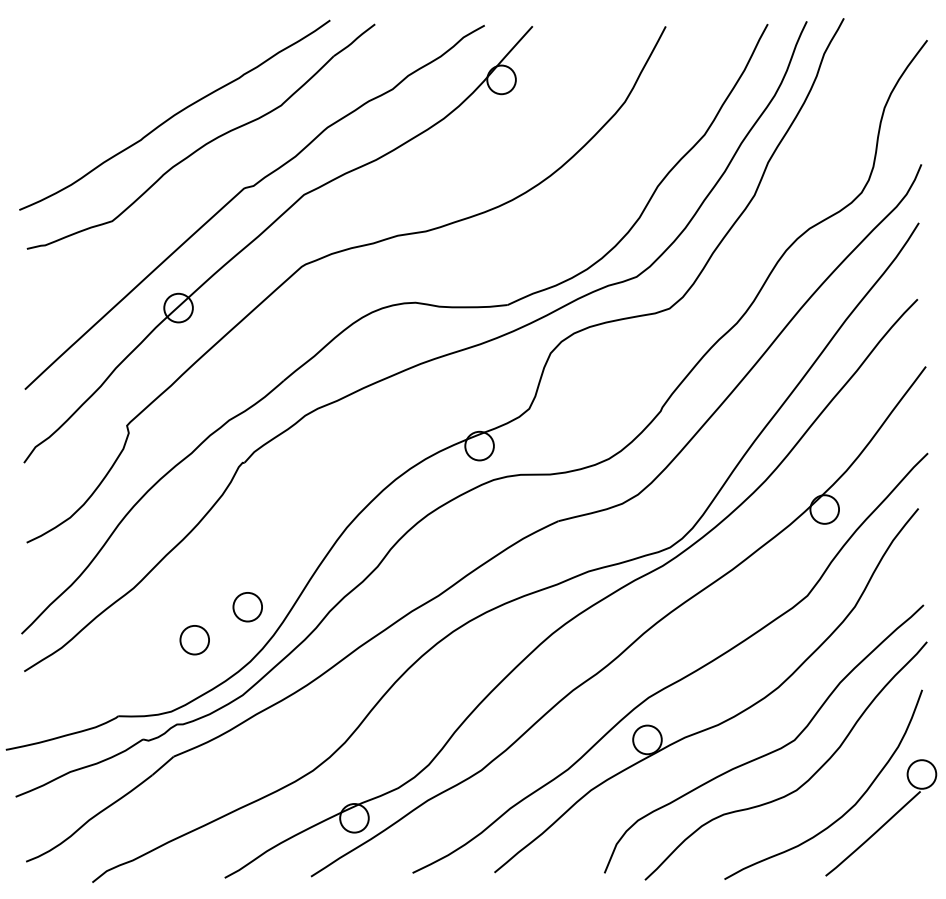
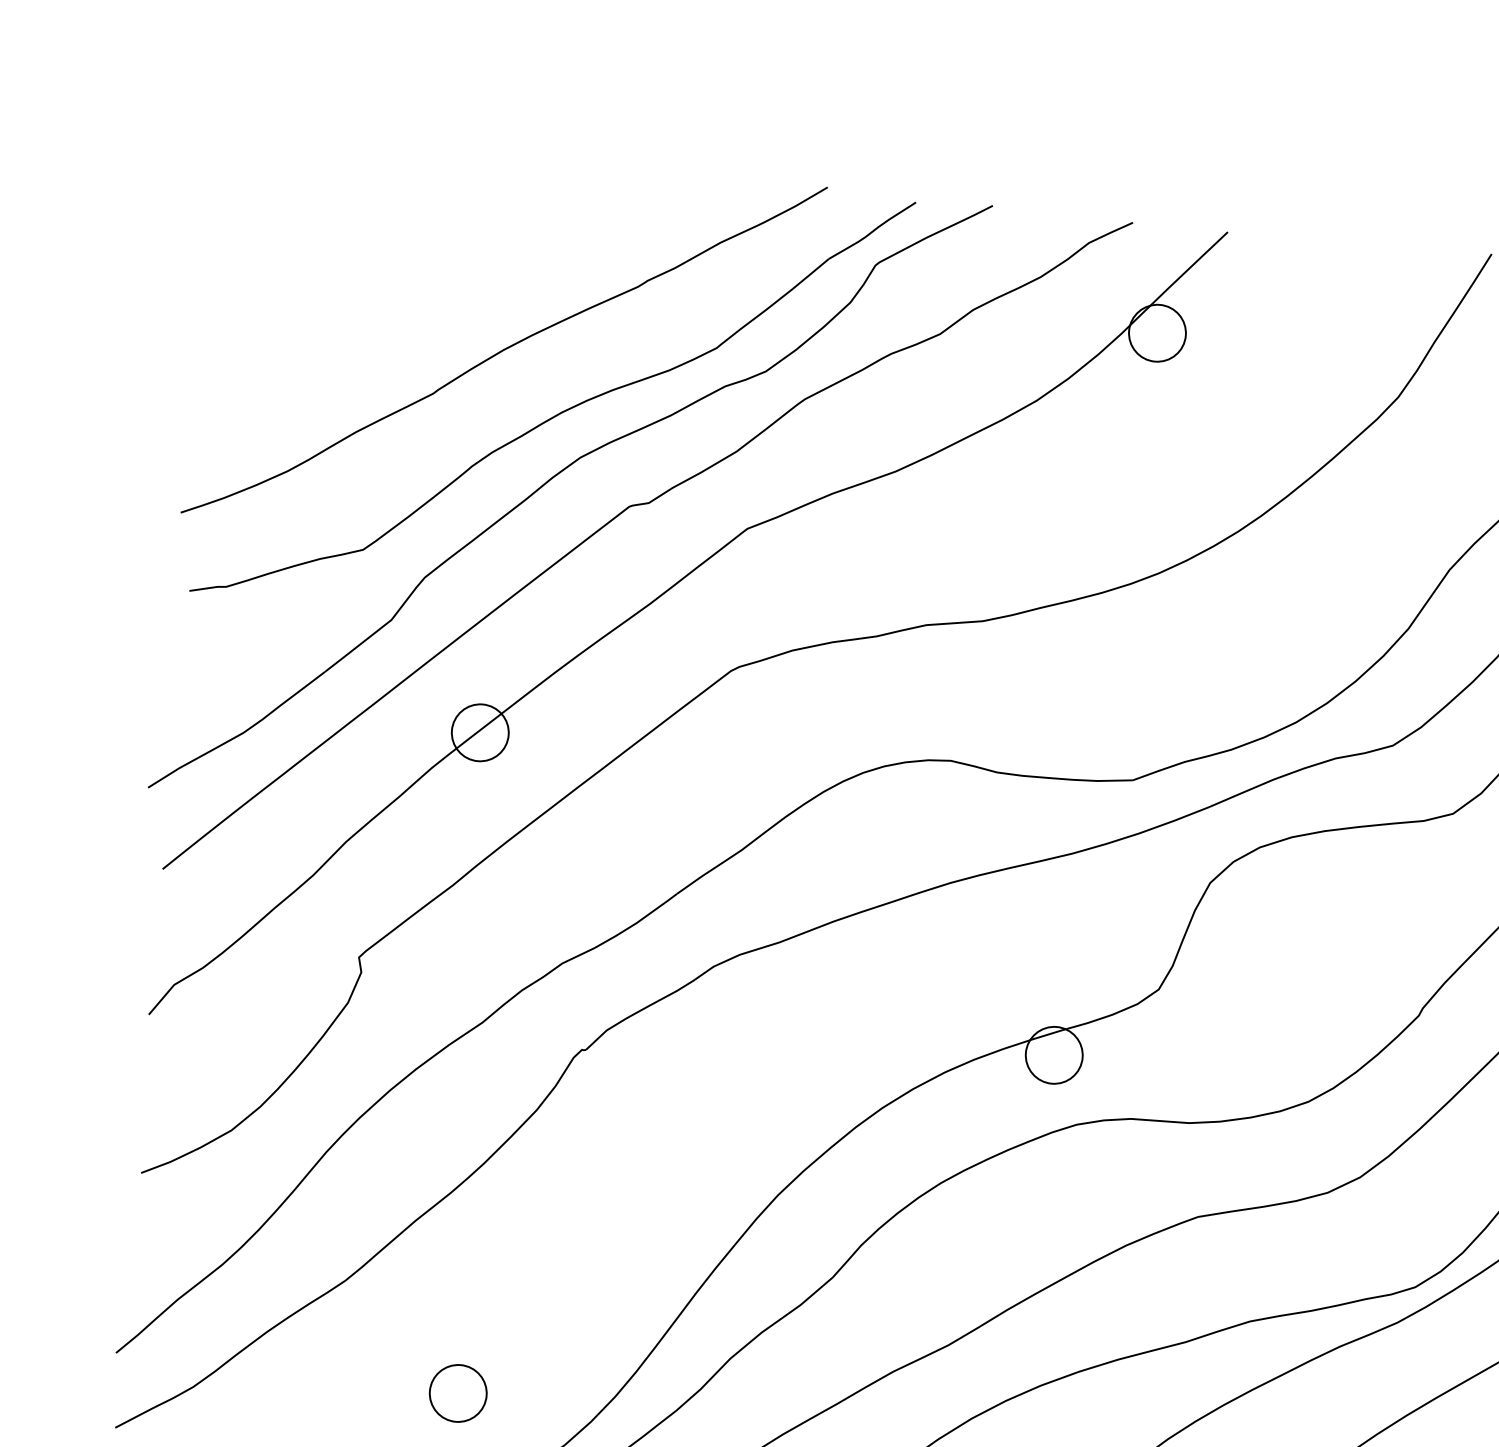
part: (206, 176) -> (557, 476), added
part: (247, 607) -> (568, 1337), removed

